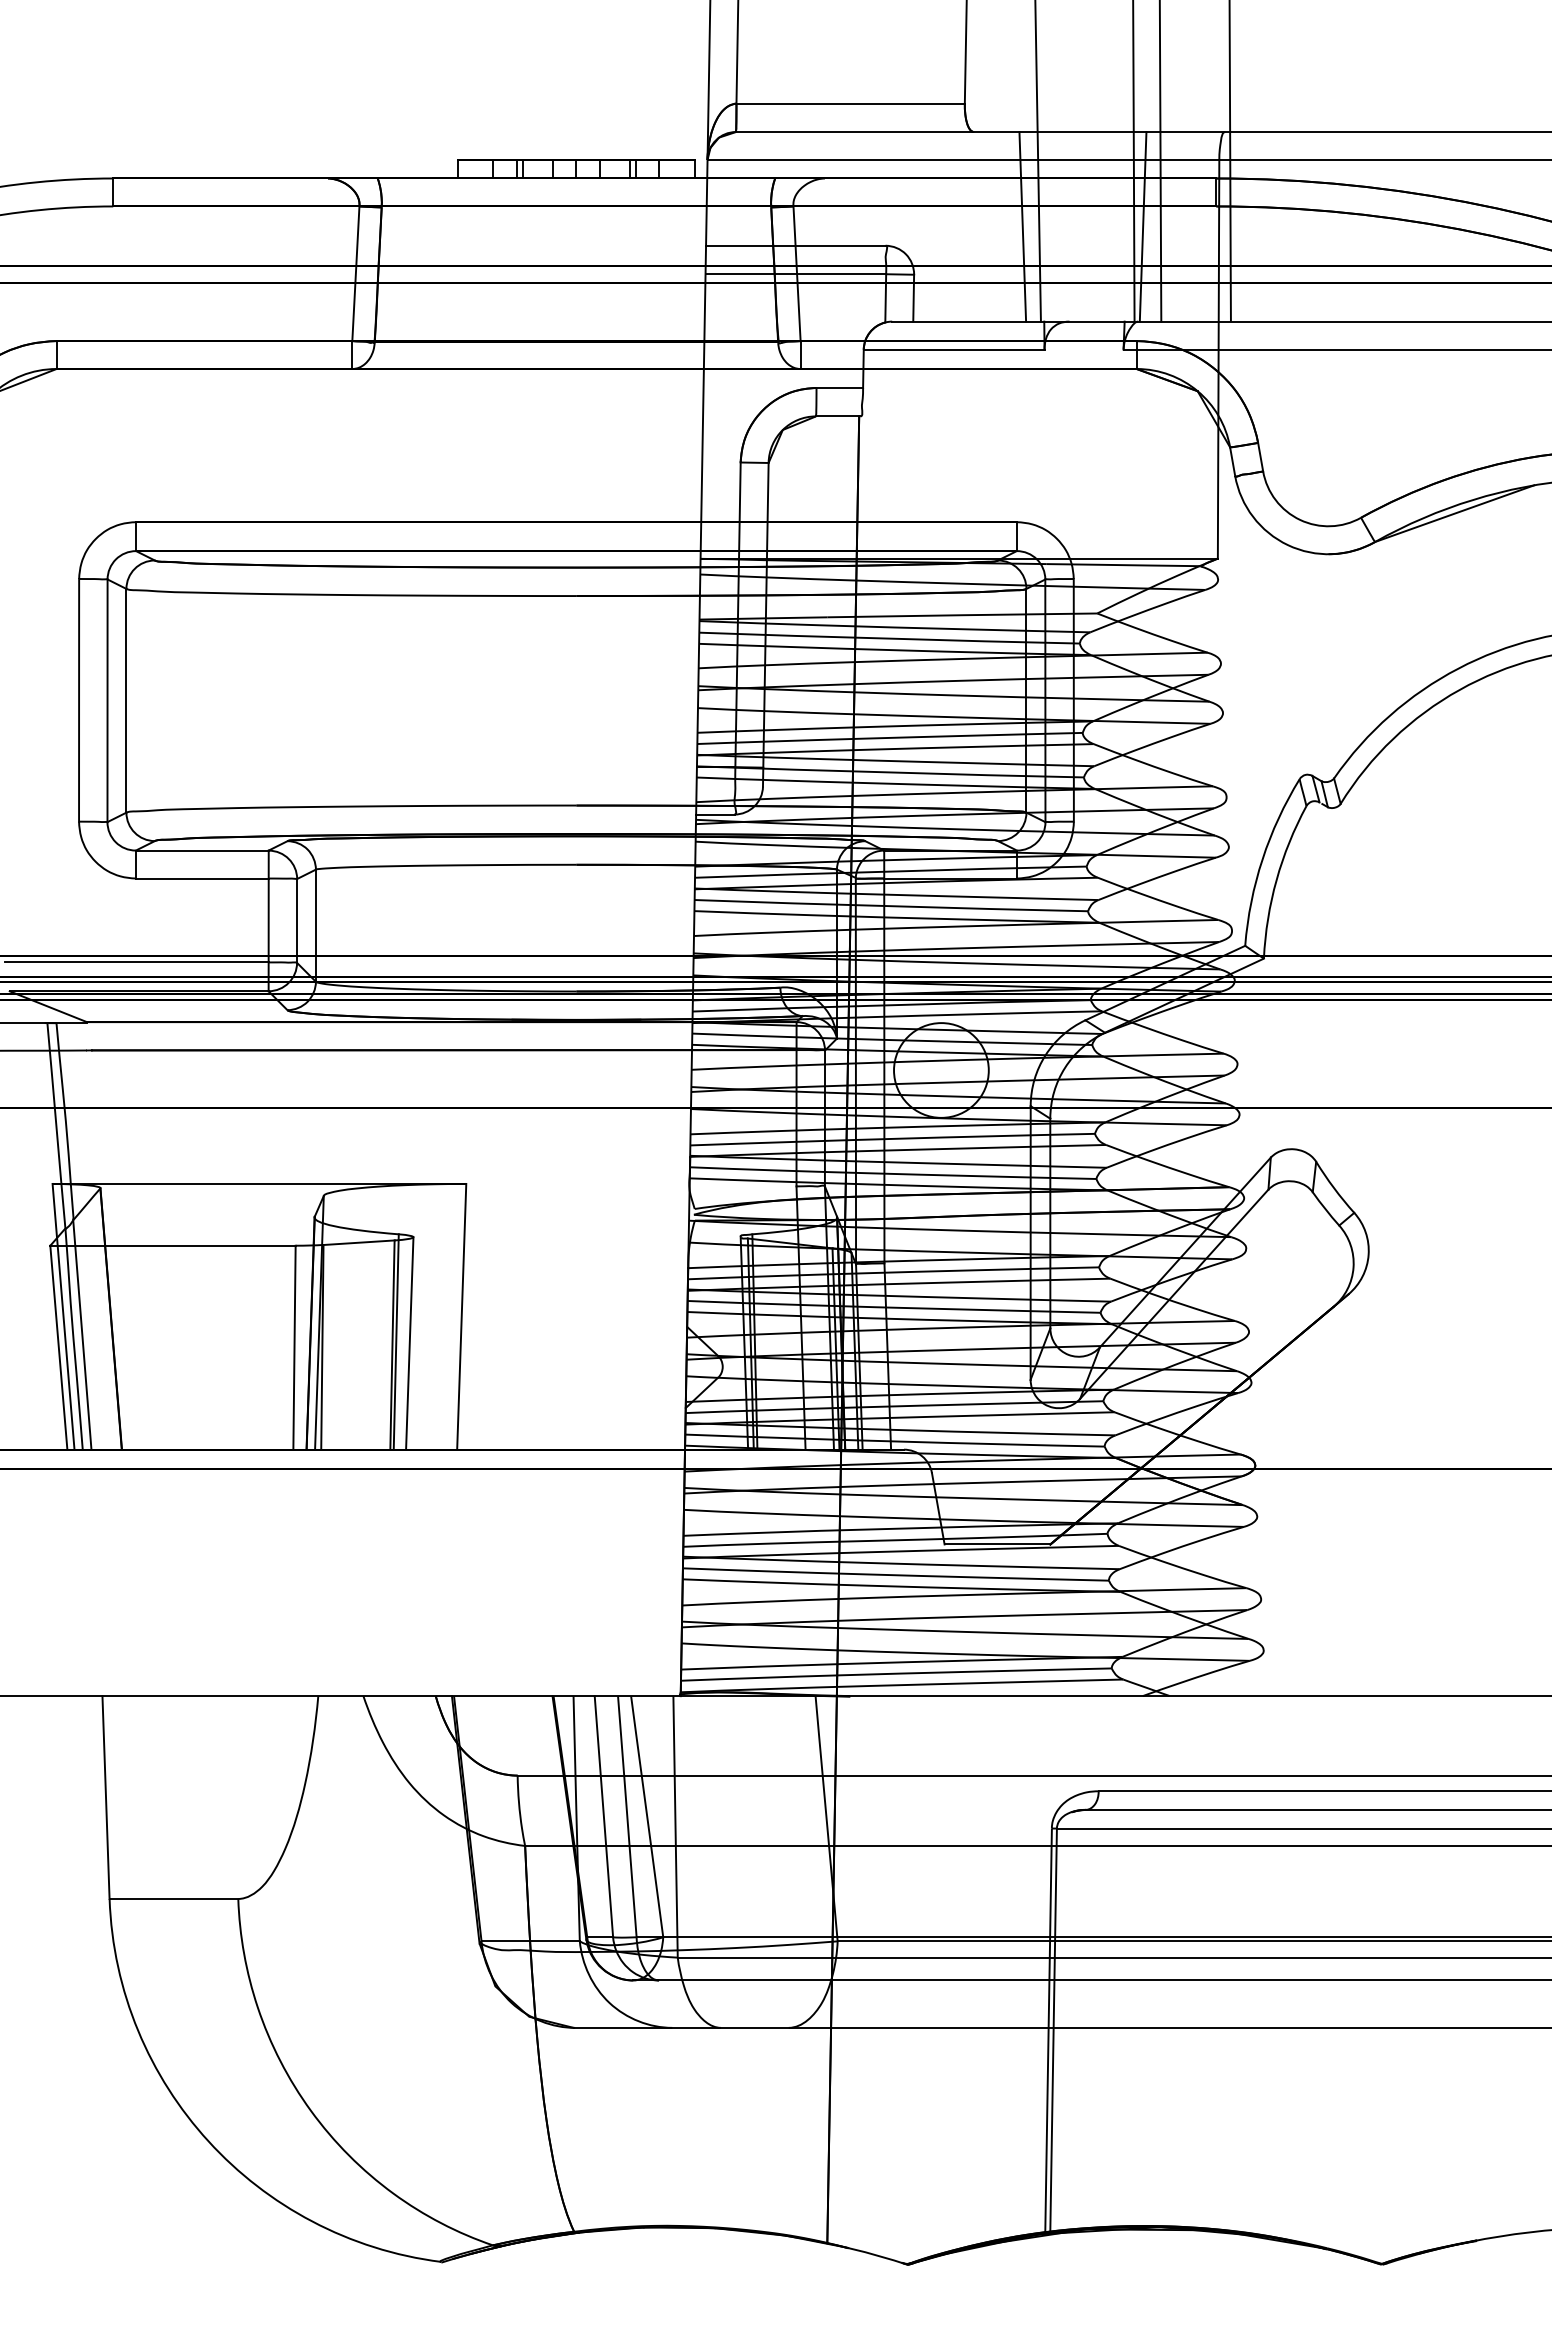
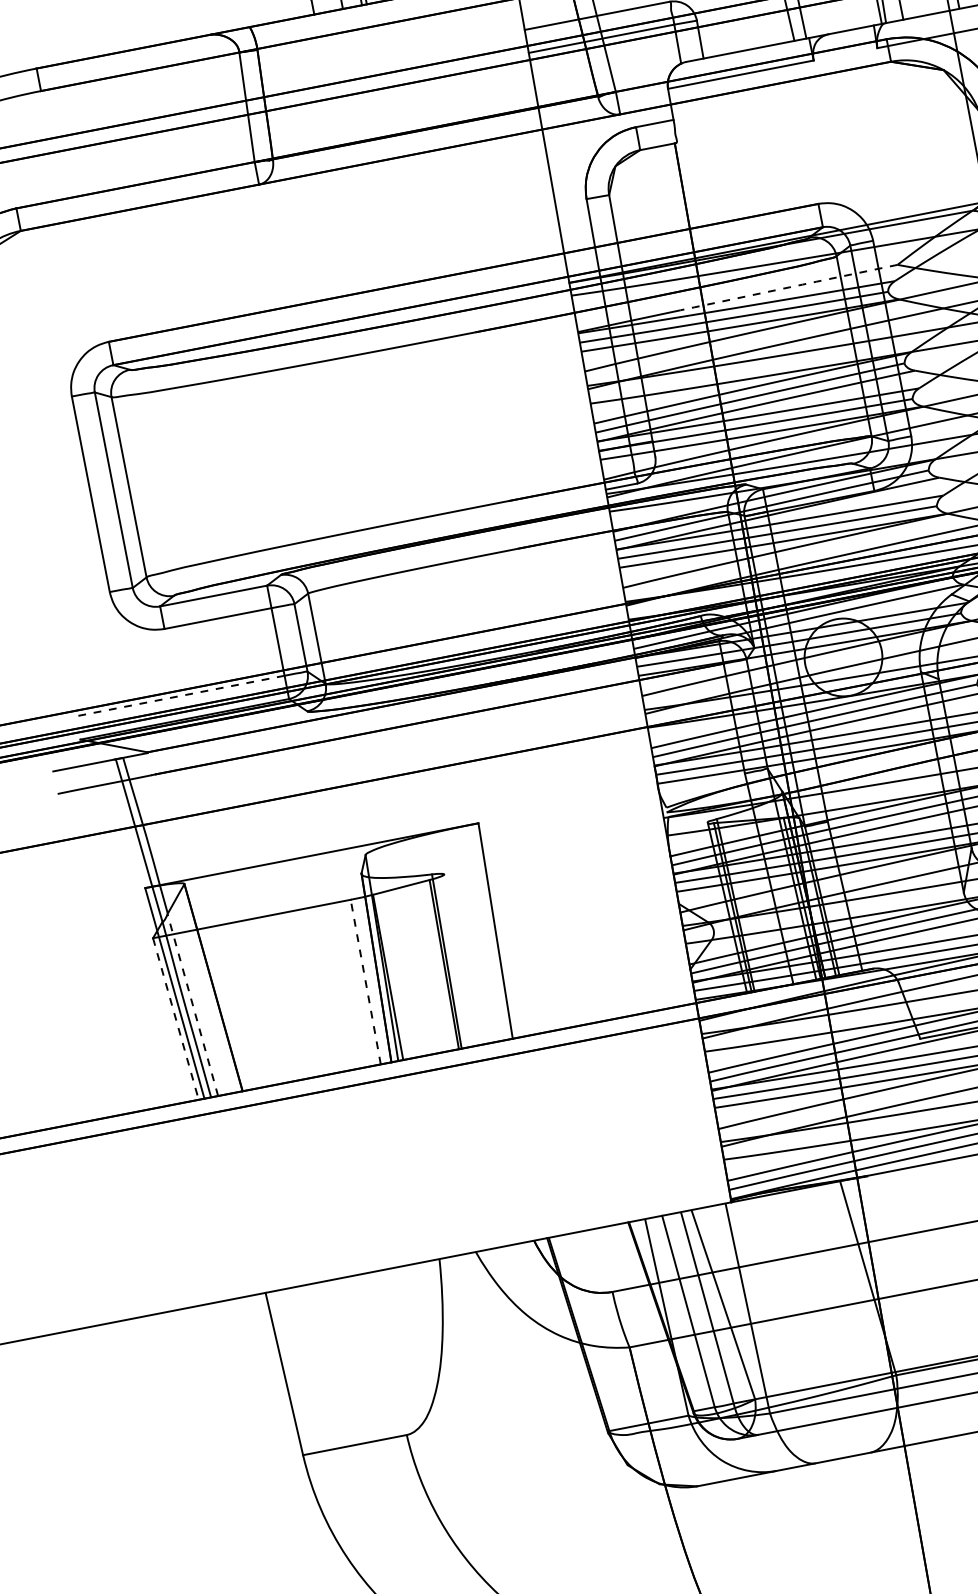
arc: (962, 615) -> (789, 287), solid -> dashed
line: (136, 962) -> (178, 696), solid -> dashed
line: (82, 1334) -> (192, 1004), solid -> dashed
line: (409, 1343) -> (457, 960), removed
line: (294, 1347) -> (365, 981), solid -> dashed
line: (58, 1348) -> (175, 1019), solid -> dashed

